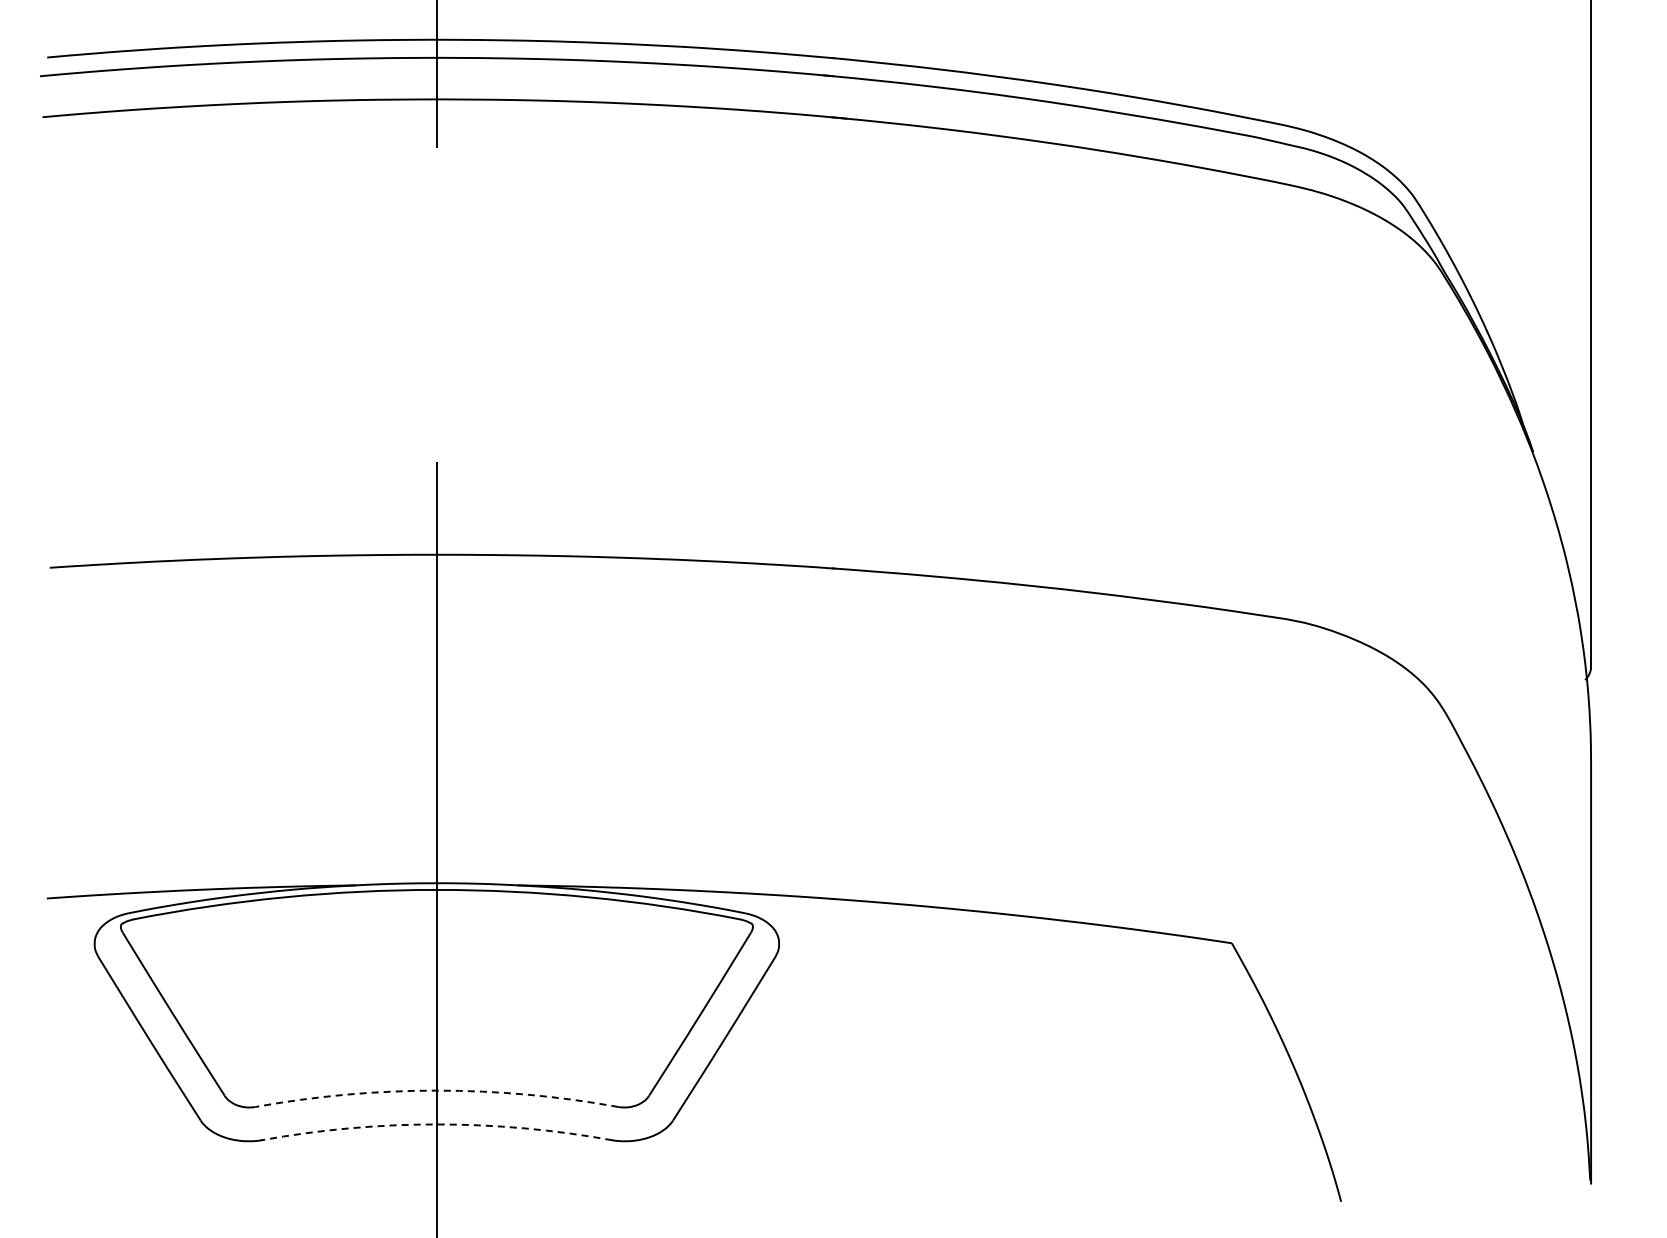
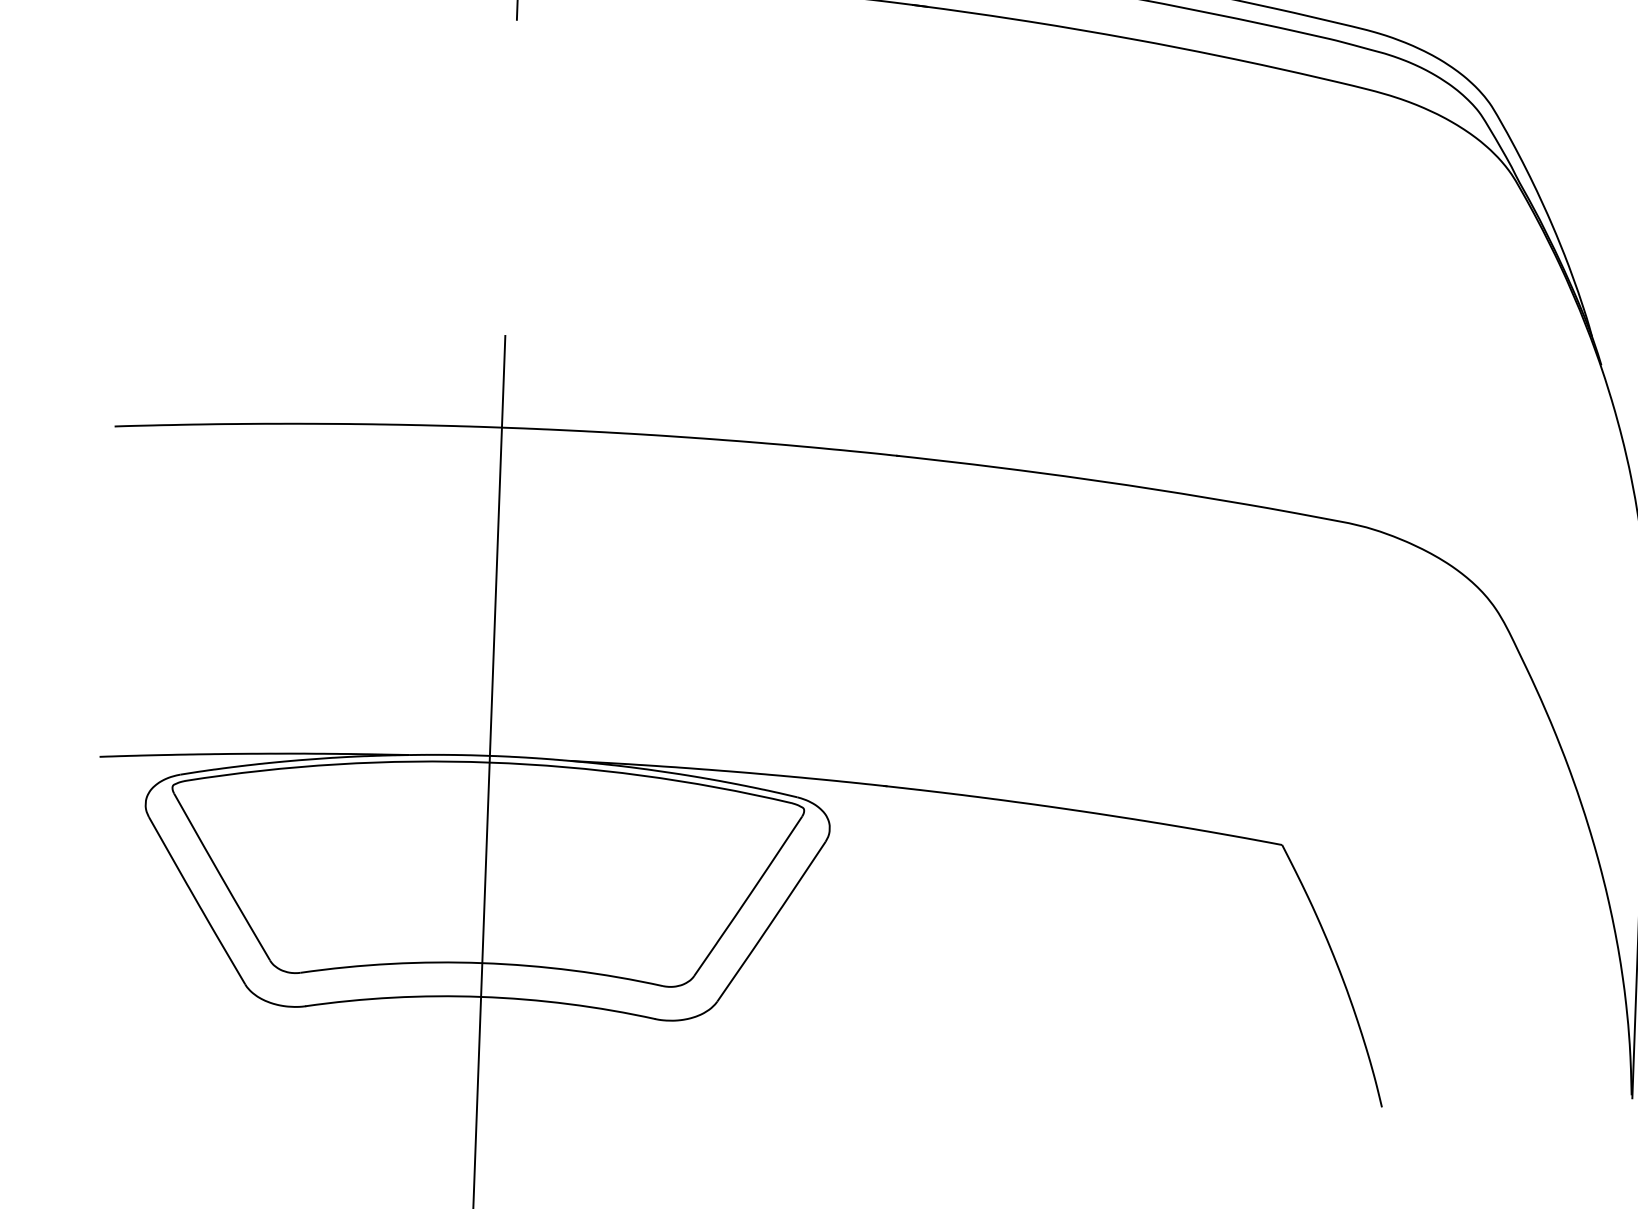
arc: (436, 1090) -> (481, 962), dashed -> solid
arc: (436, 1124) -> (480, 996), dashed -> solid

